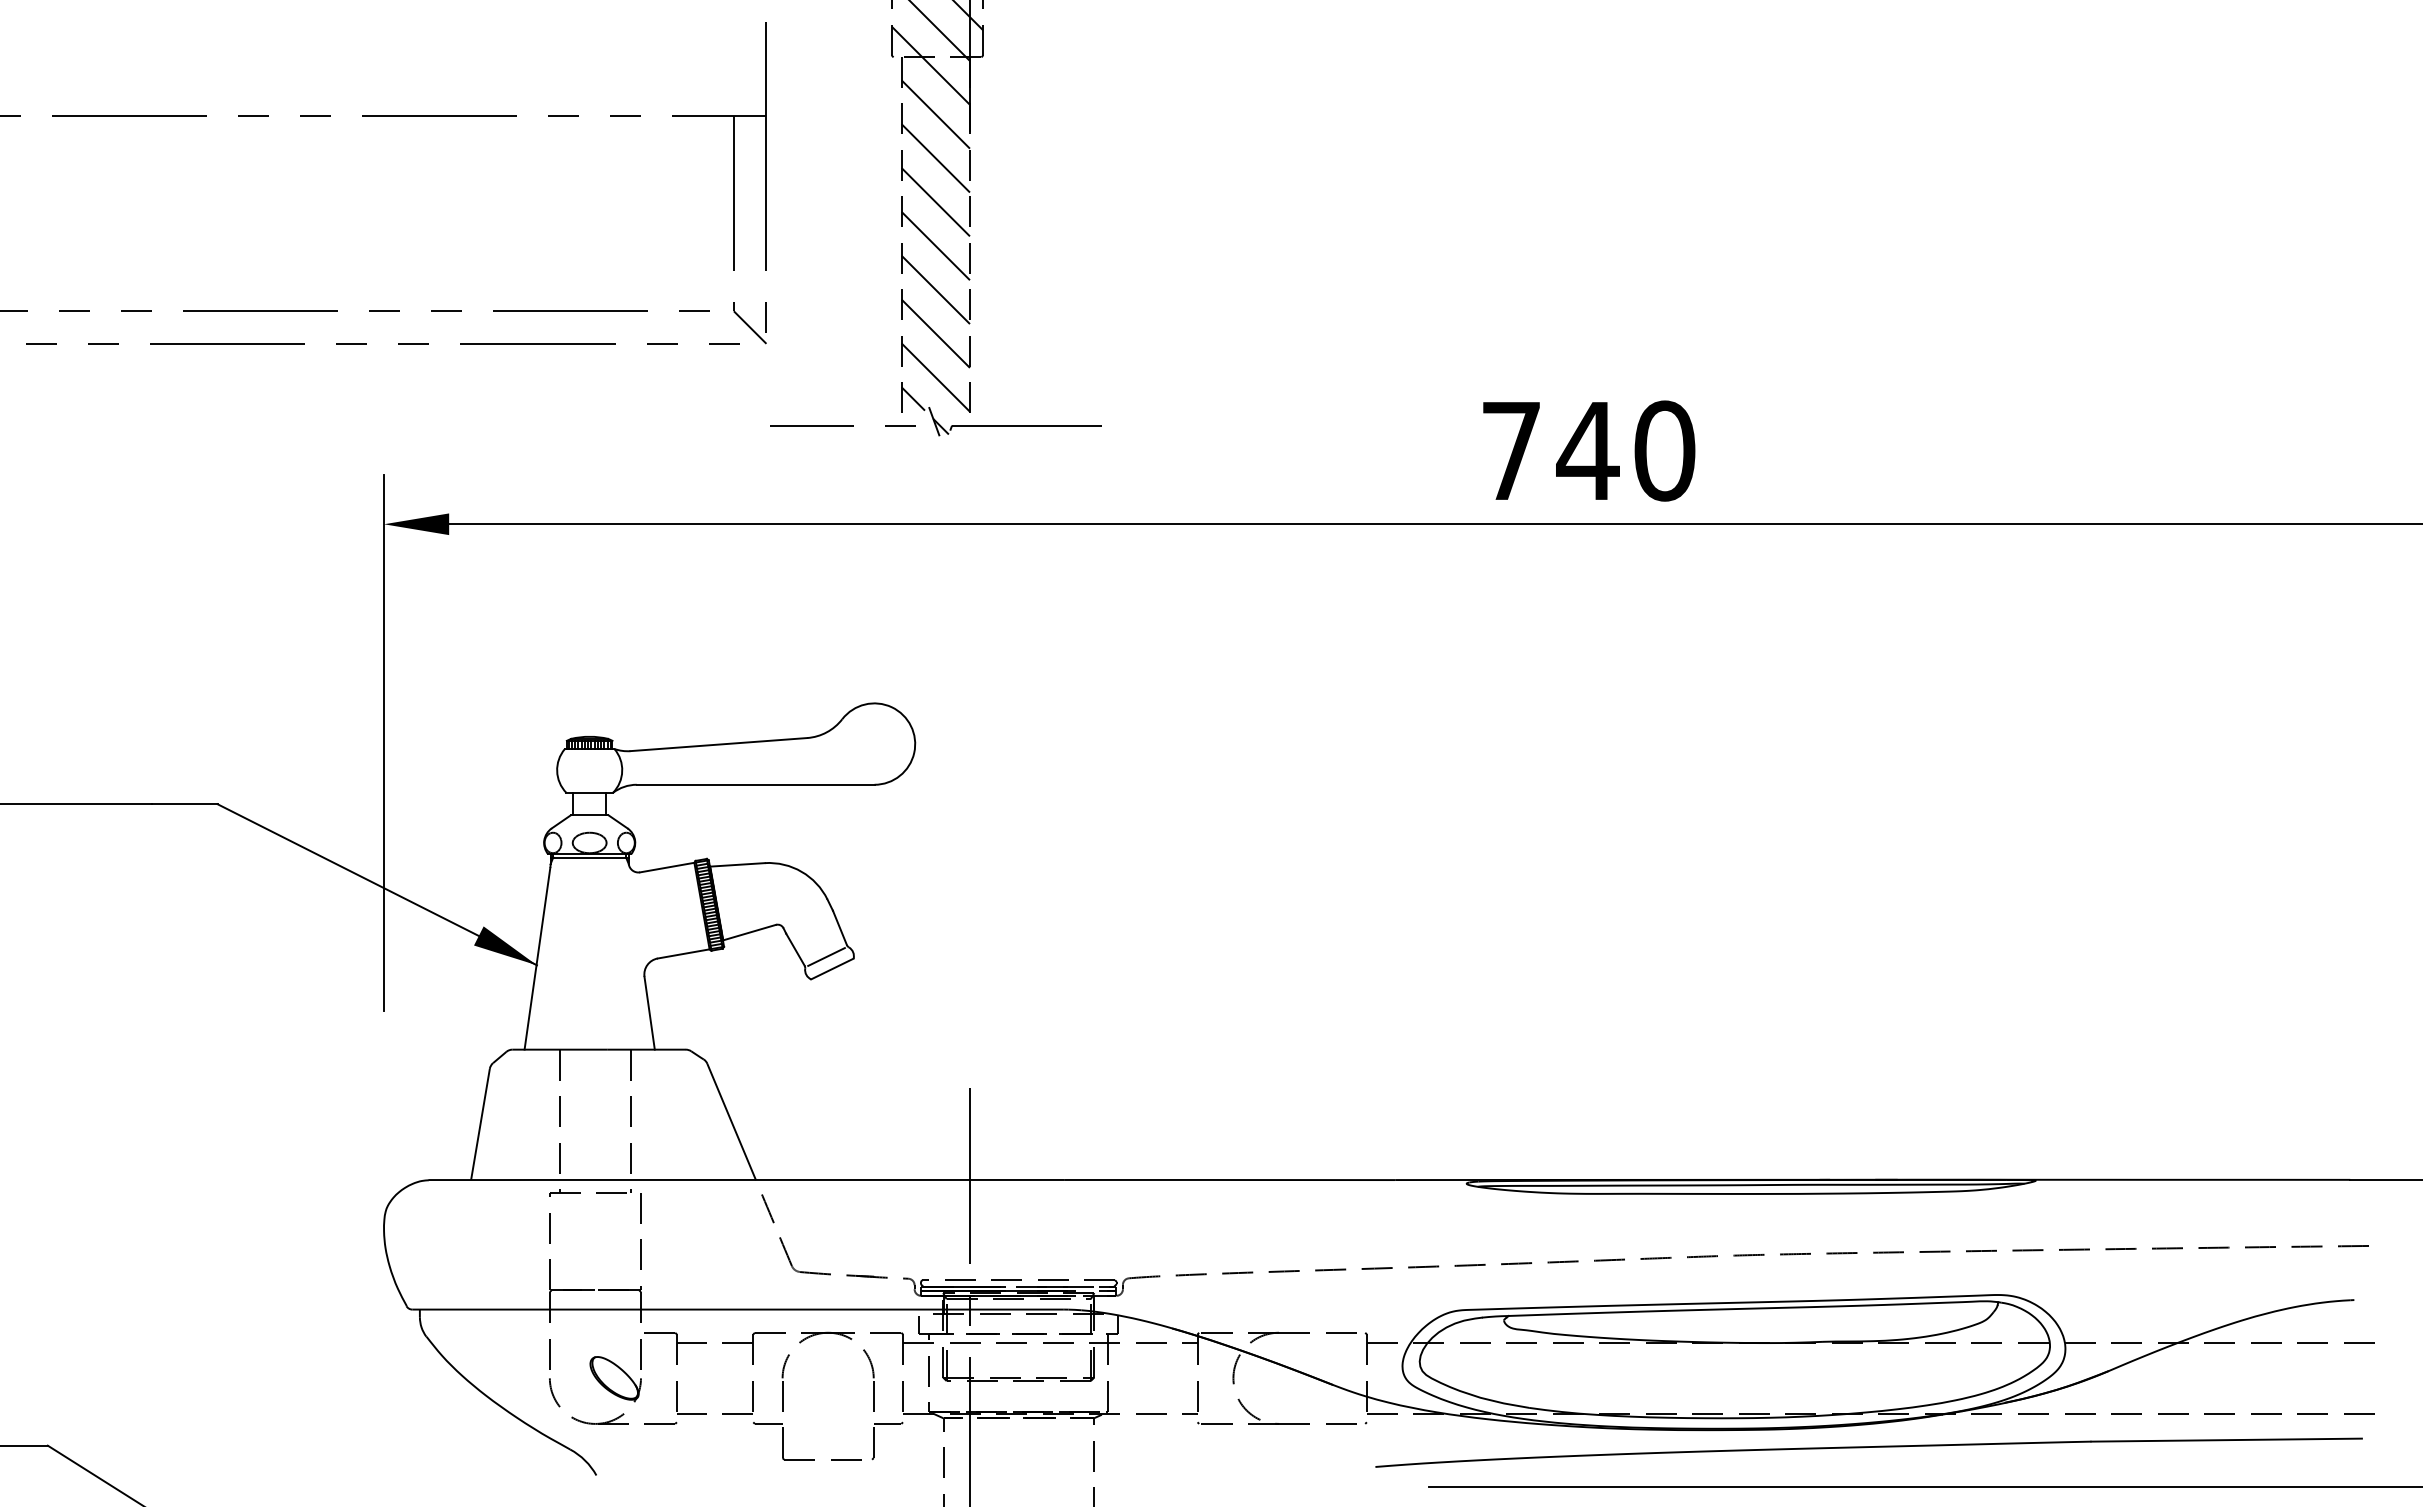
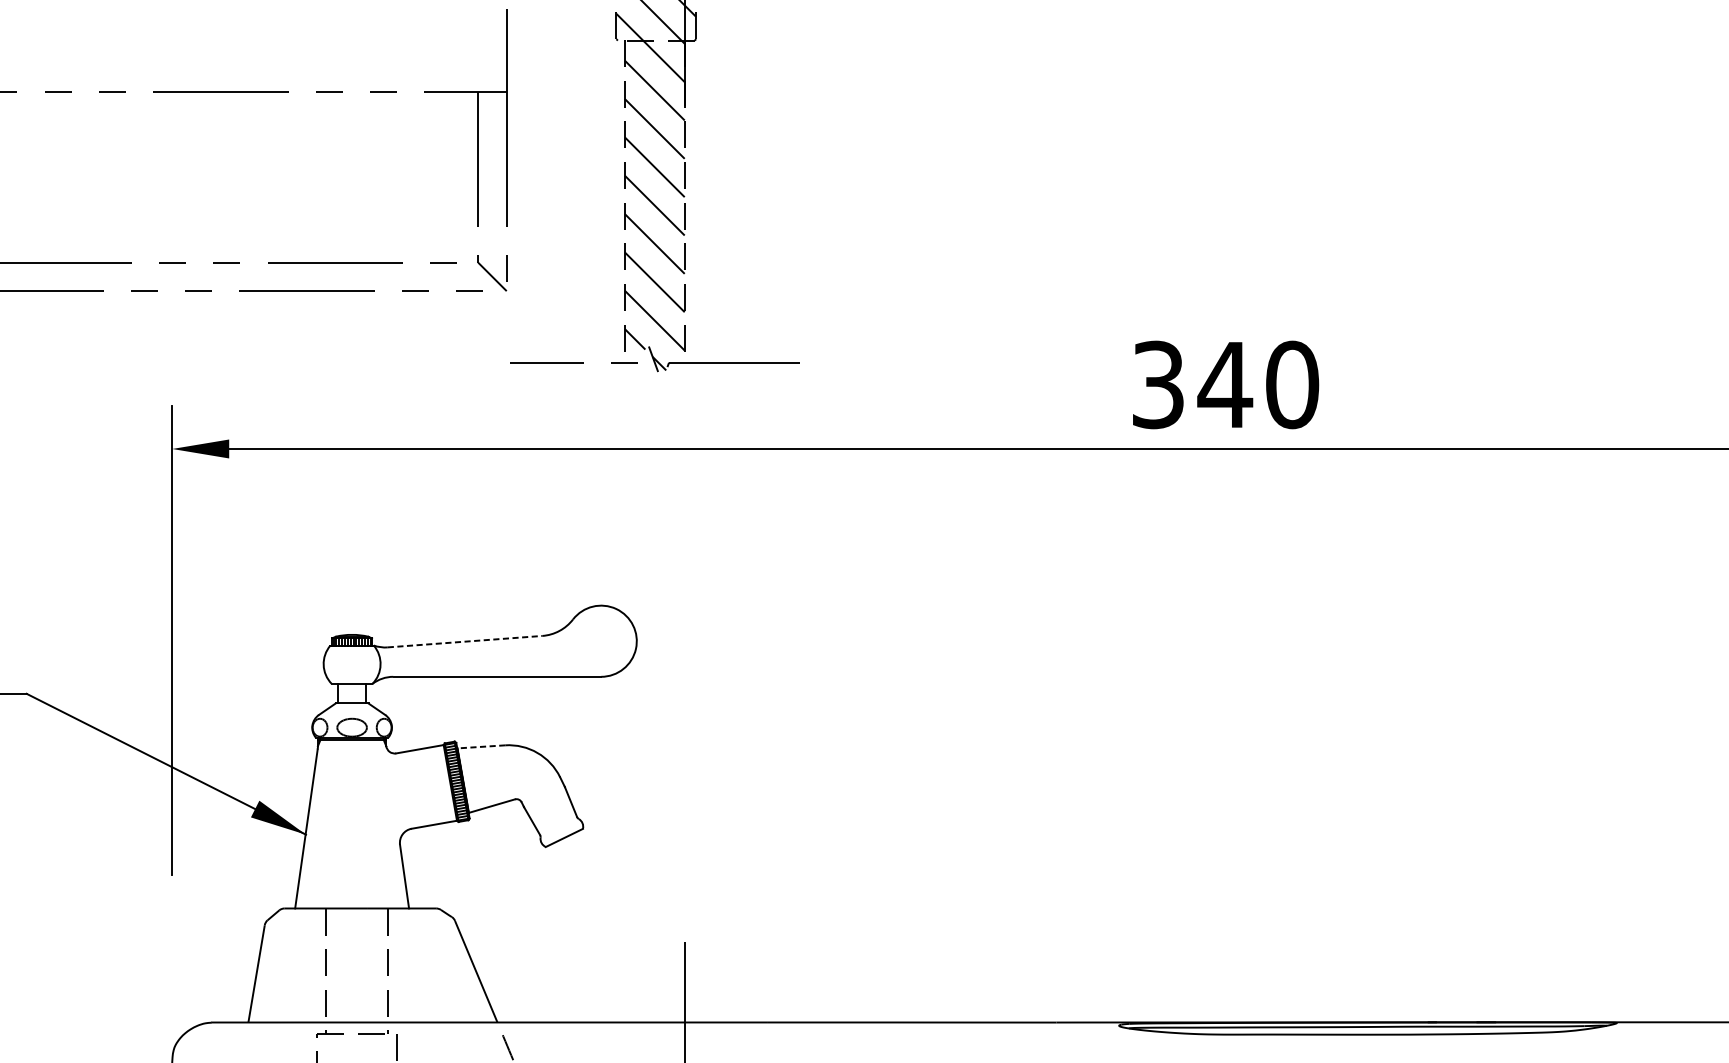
text: (1511, 450) -> (1158, 384), 740 -> 340
line: (718, 744) -> (464, 641), solid -> dashed
line: (737, 864) -> (481, 746), solid -> dashed
line: (826, 956) -> (559, 827), removed

